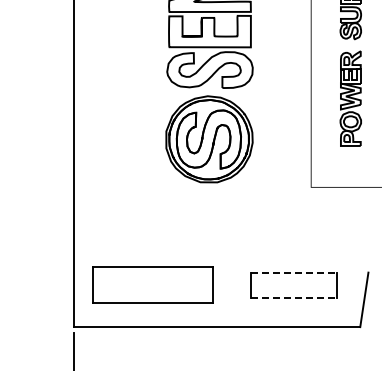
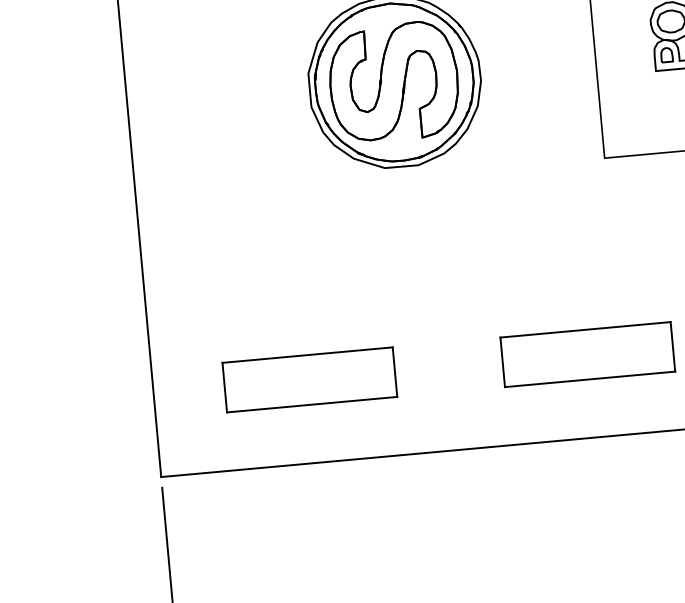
line: (294, 272) -> (587, 329), dashed -> solid
part: (152, 285) -> (308, 380), size x0.71
line: (294, 297) -> (591, 378), dashed -> solid

